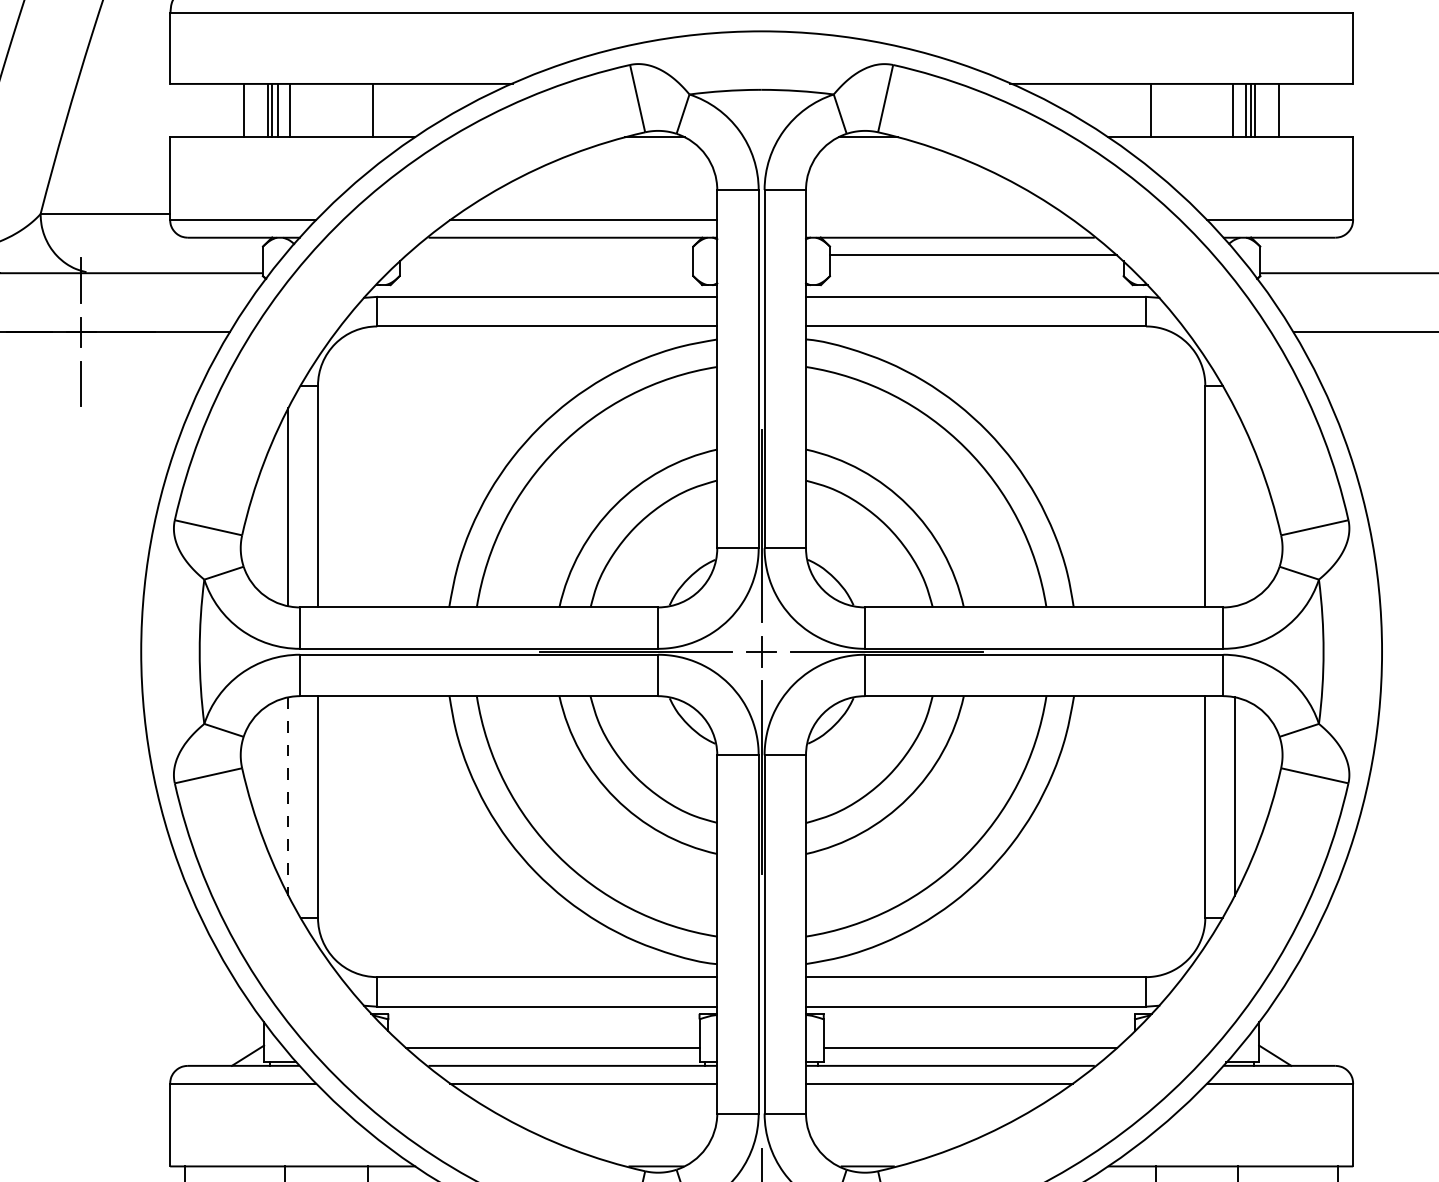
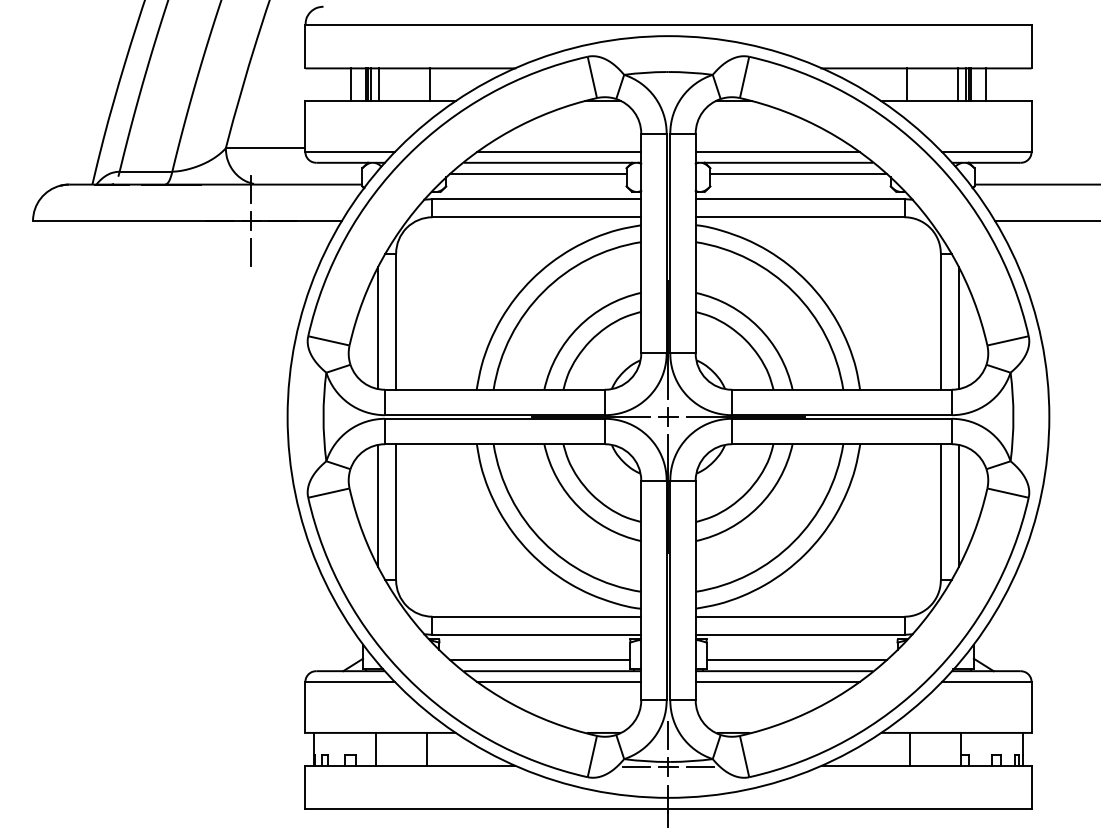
line: (939, 219) -> (777, 151), added
line: (549, 255) -> (538, 173), added
line: (1234, 507) -> (958, 328), added
line: (287, 795) -> (377, 505), dashed -> solid

